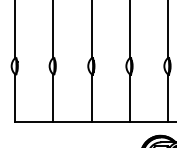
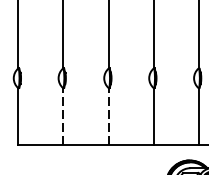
line: (53, 98) -> (63, 116), solid -> dashed
line: (92, 98) -> (109, 116), solid -> dashed

